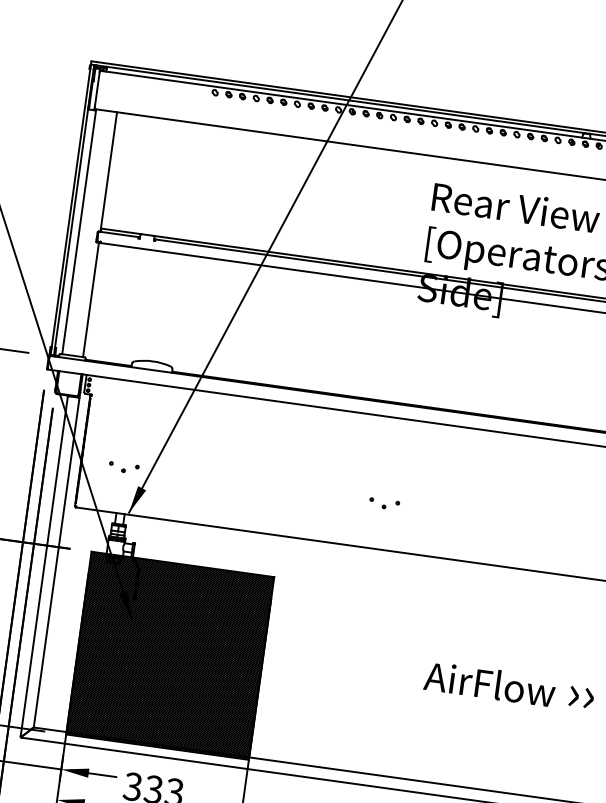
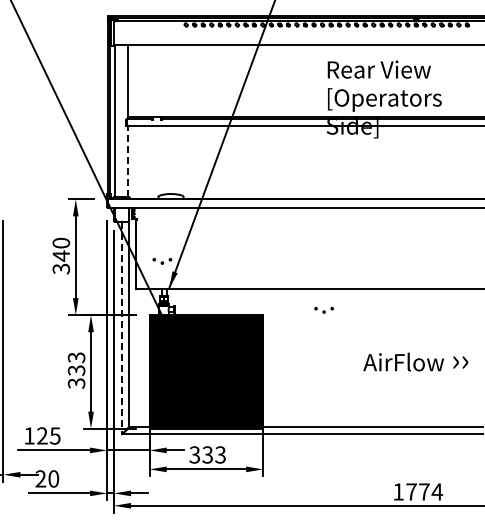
line: (91, 299) -> (128, 161), solid -> dashed
part: (383, 504) -> (323, 310), moved
line: (44, 567) -> (122, 328), solid -> dashed

